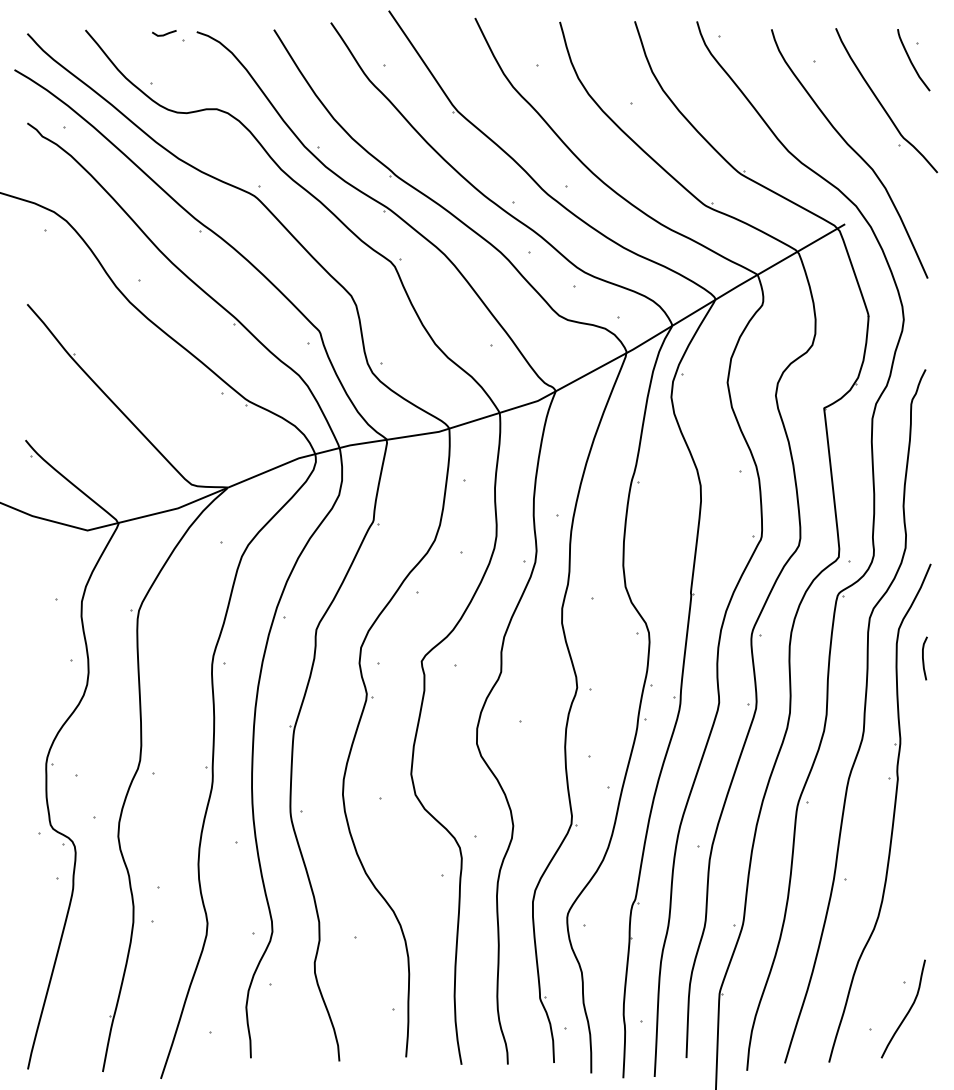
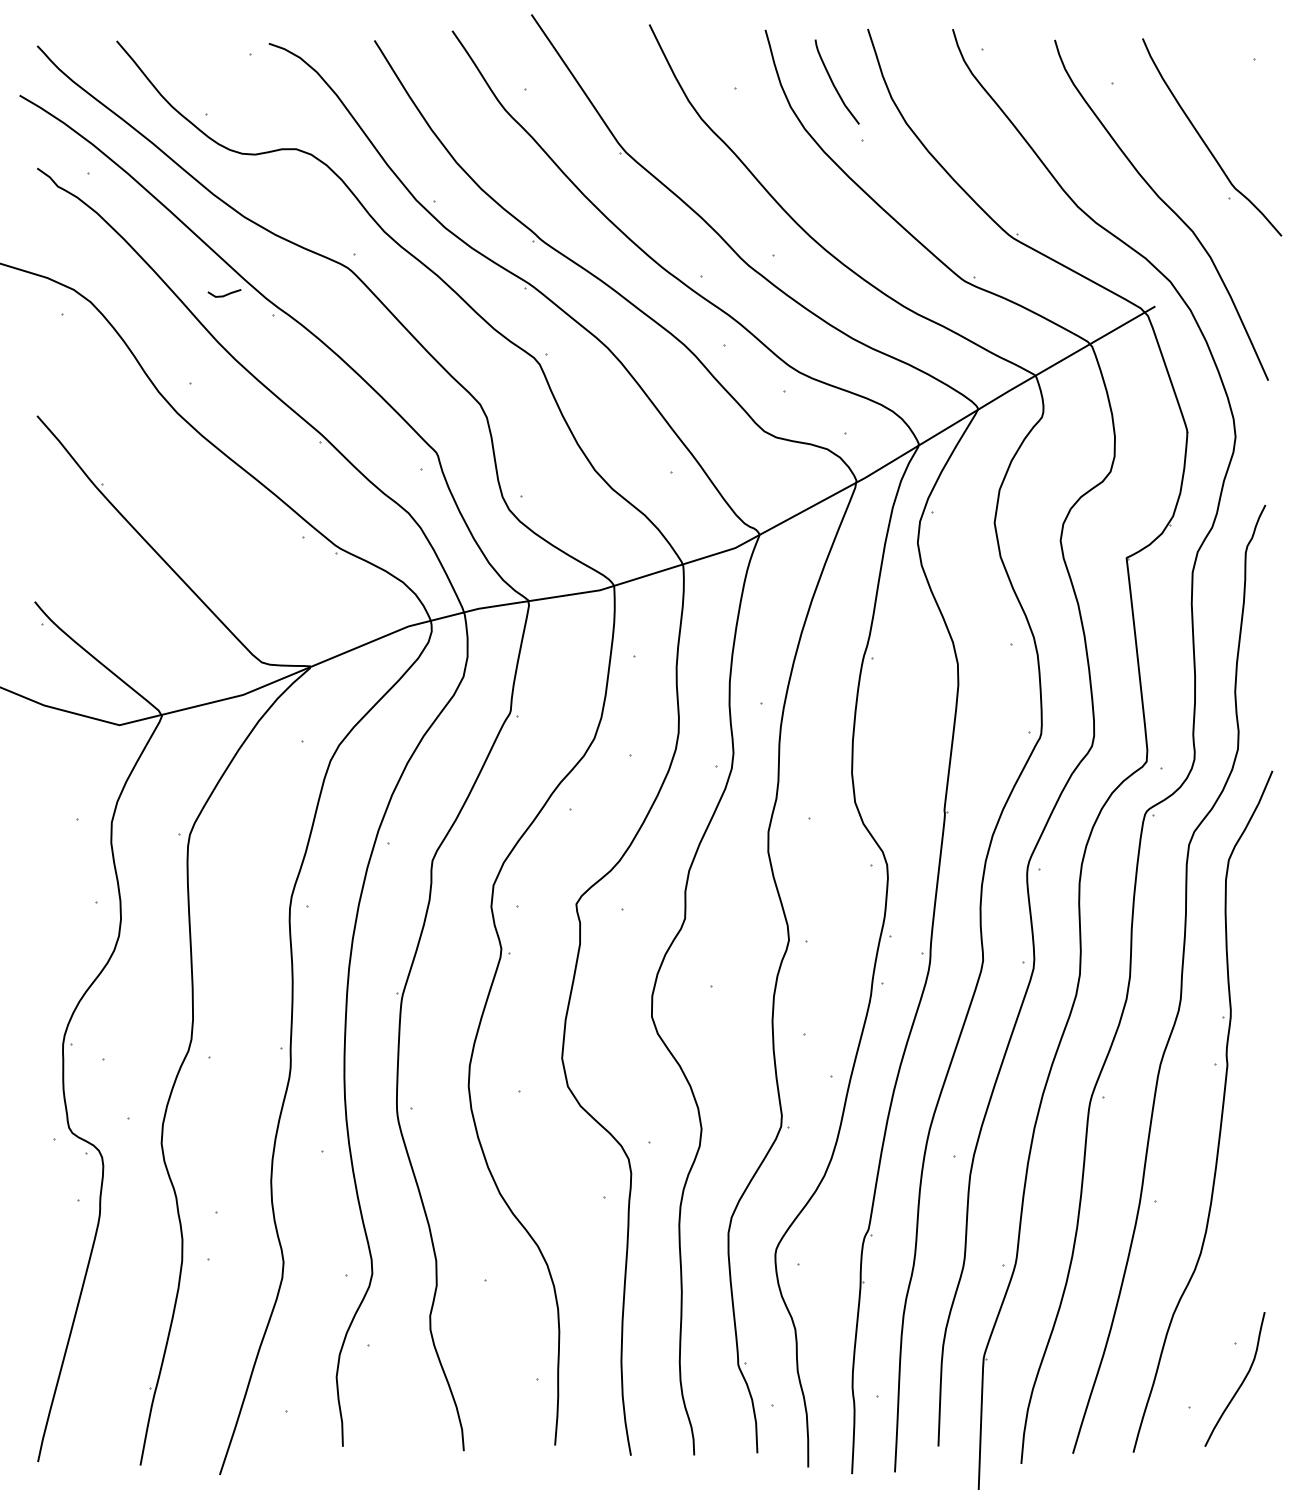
line: (164, 34) -> (224, 294), moved
curve: (911, 60) -> (833, 82), moved
curve: (923, 658) -> (1262, 900), removed

